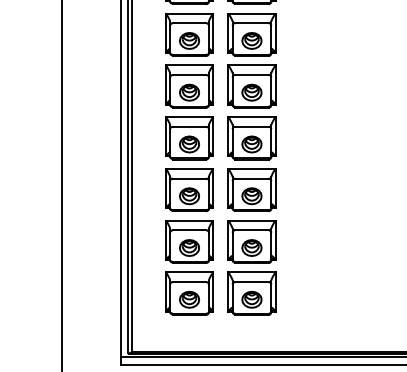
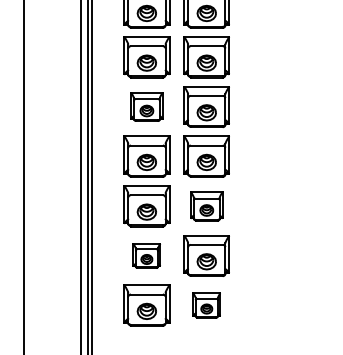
part: (189, 86) -> (146, 106), size x0.7
part: (251, 190) -> (206, 206), size x0.7
part: (189, 241) -> (146, 255), size x0.6
part: (251, 293) -> (206, 305), size x0.6

